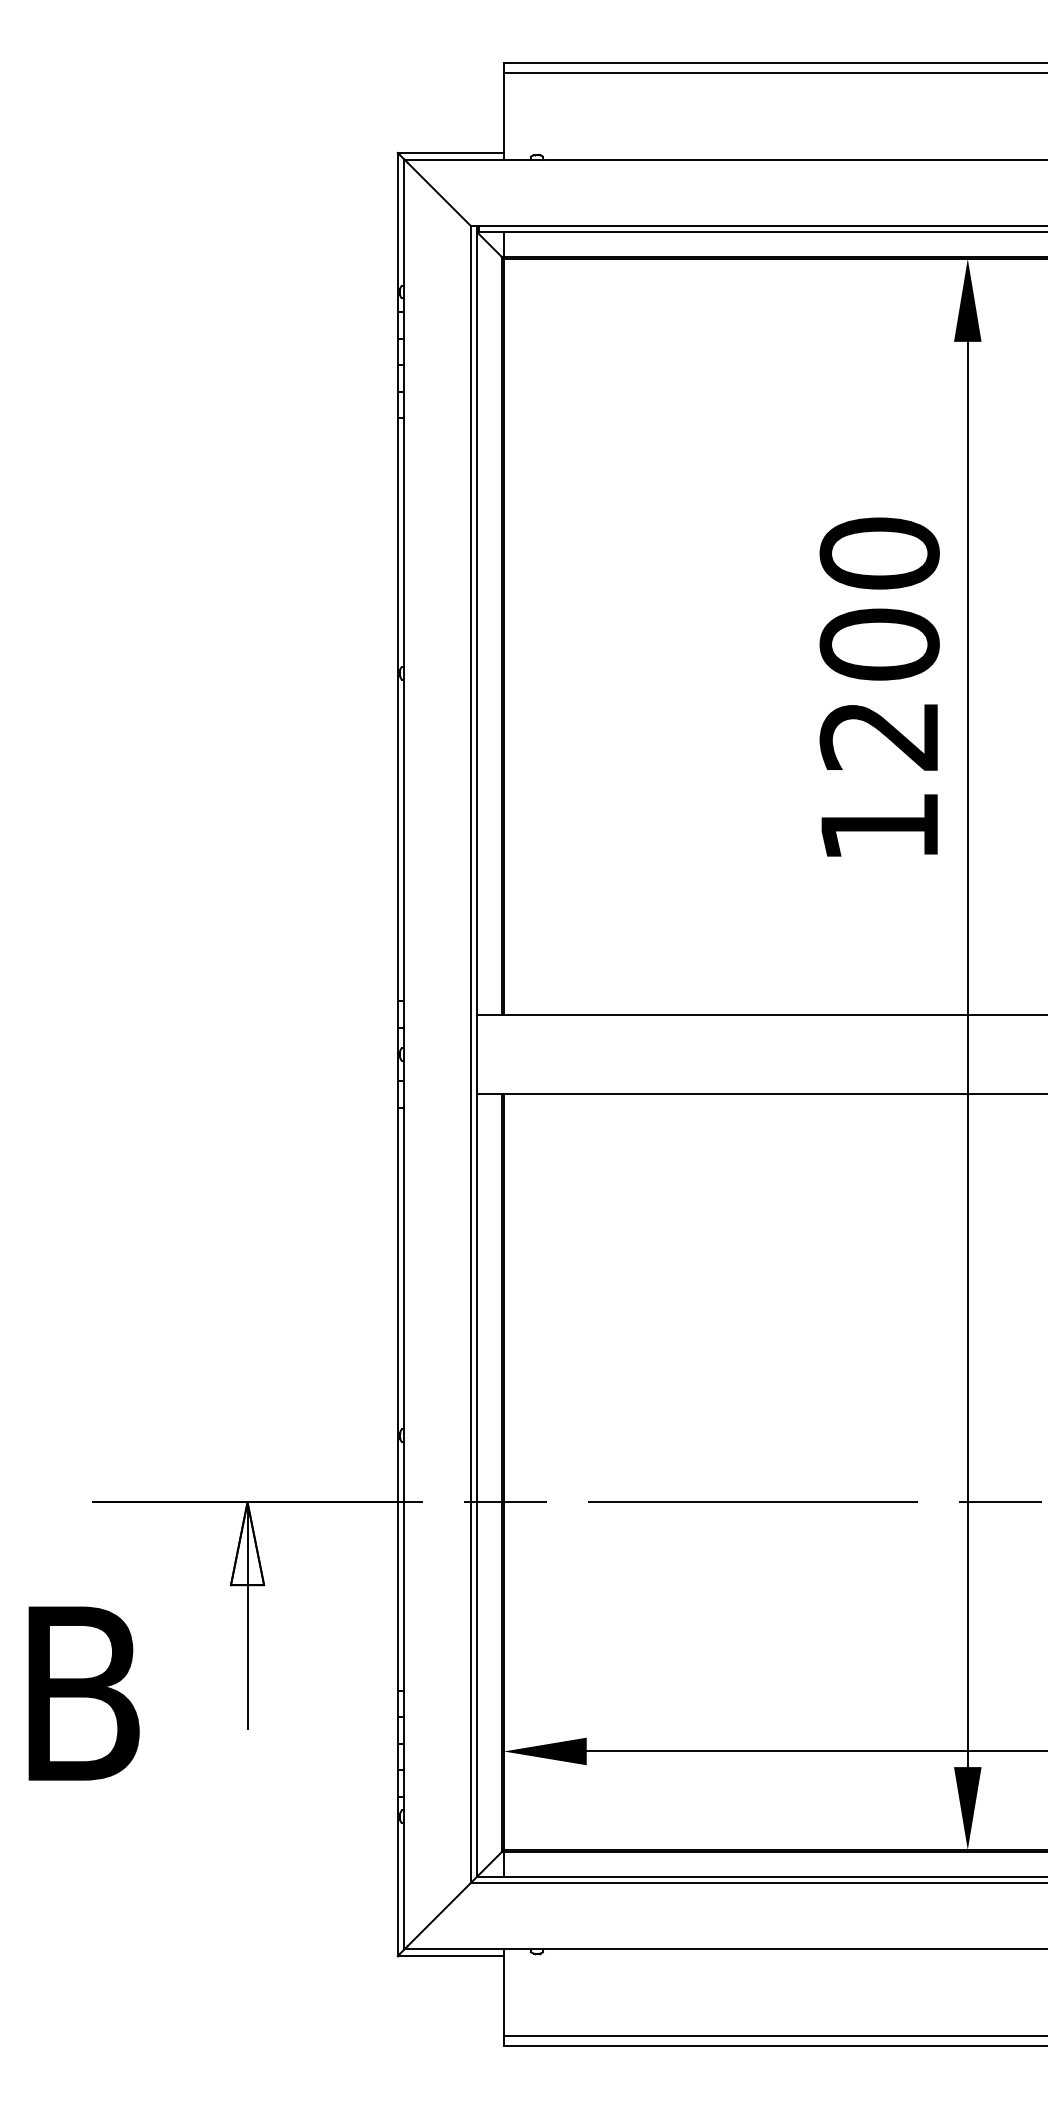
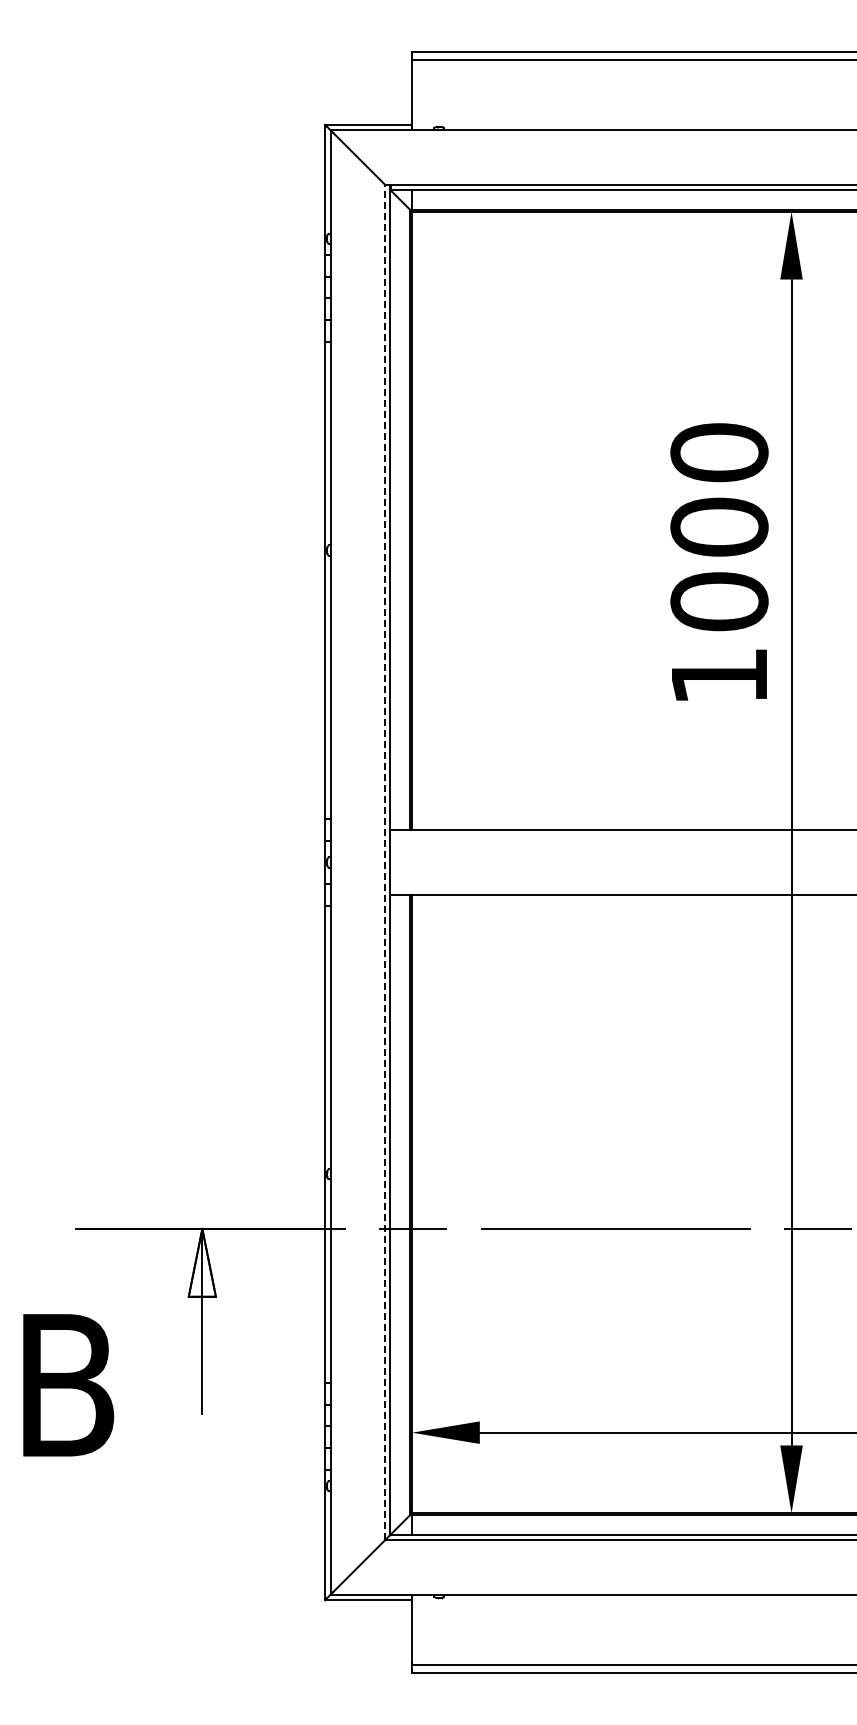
text: (879, 735) -> (719, 601), 1200 -> 1000
line: (470, 1054) -> (384, 862), solid -> dashed

